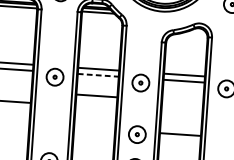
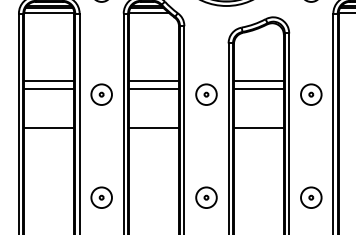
line: (98, 75) -> (154, 88), dashed -> solid
line: (97, 96) -> (154, 128), moved
part: (137, 134) -> (206, 157), removed
line: (180, 134) -> (258, 128), moved

